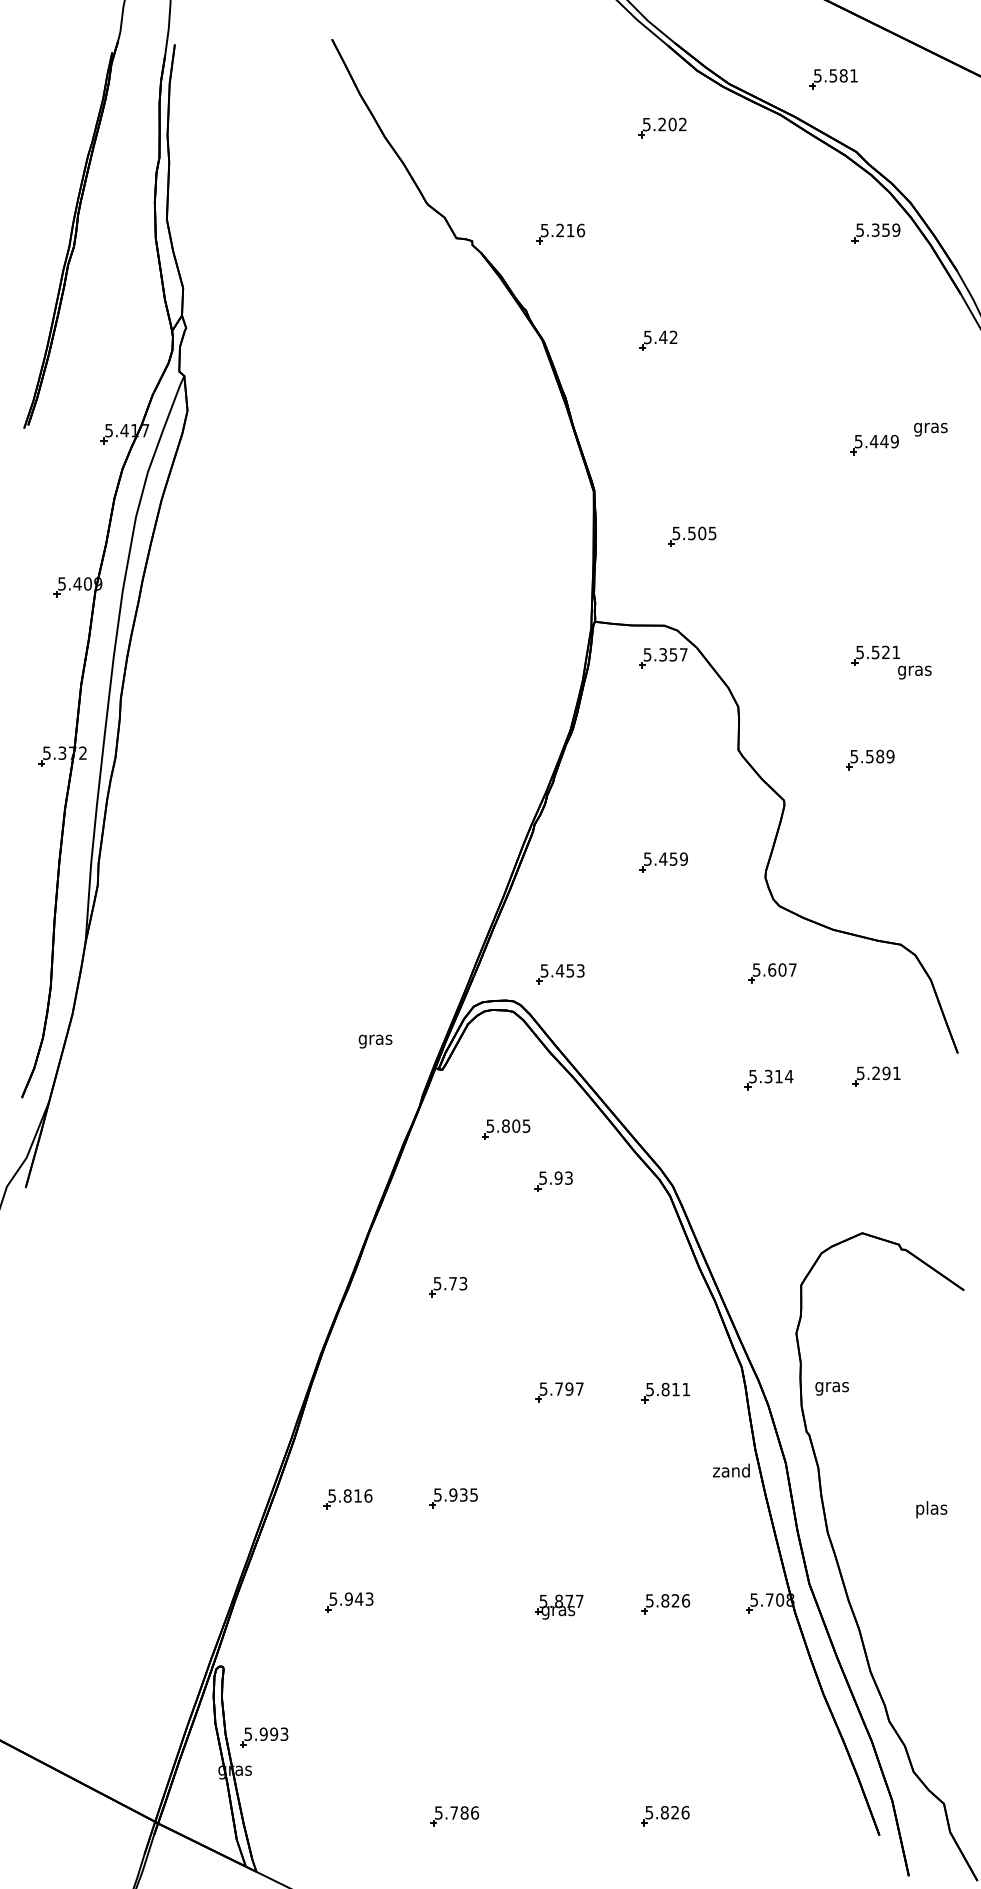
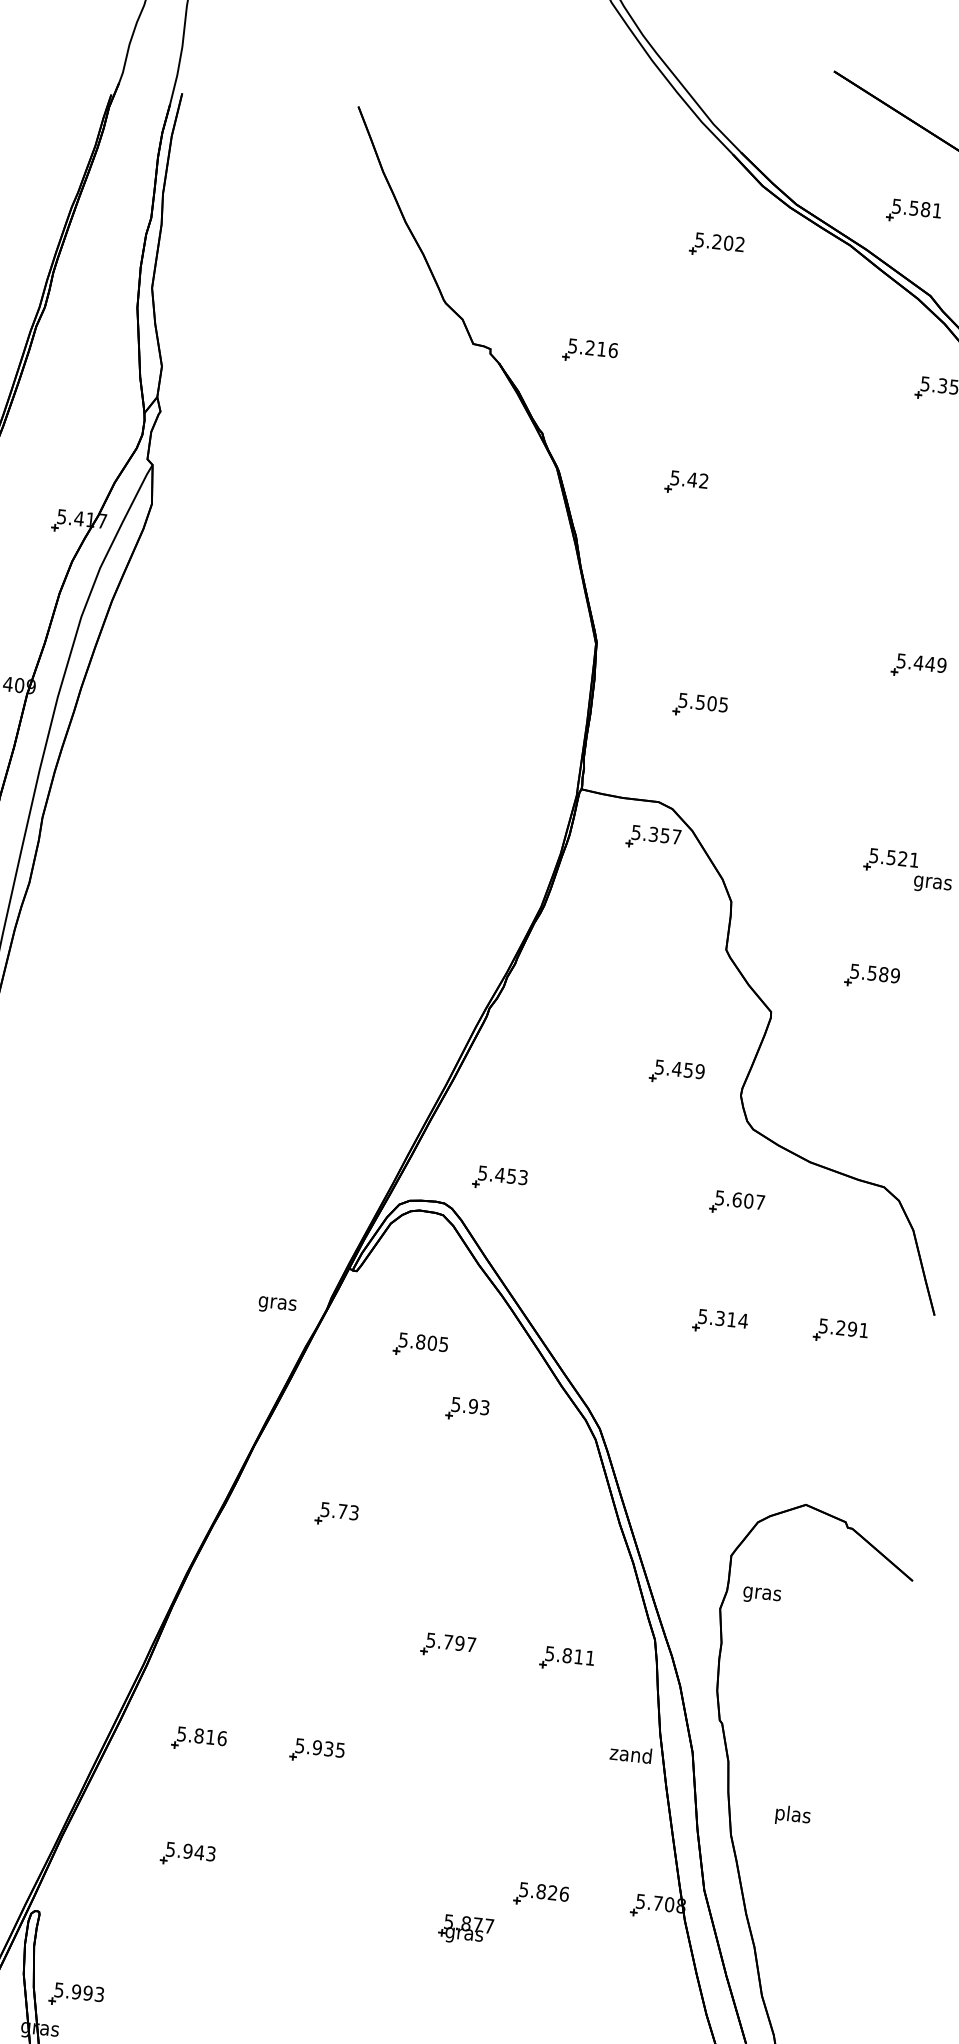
part: (874, 444) -> (918, 666), moved
part: (663, 862) -> (676, 1072), moved
text: (375, 1041) -> (277, 1305), moved
text: (831, 1388) -> (761, 1595), moved
text: (931, 1509) -> (792, 1815), moved
part: (559, 1606) -> (466, 1929), moved

